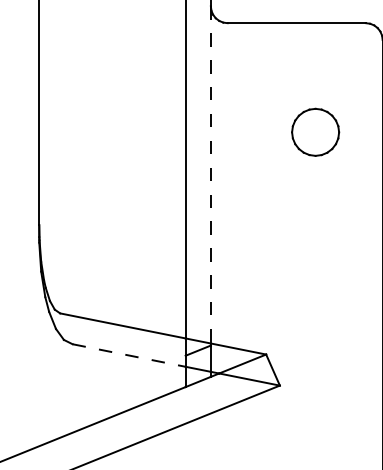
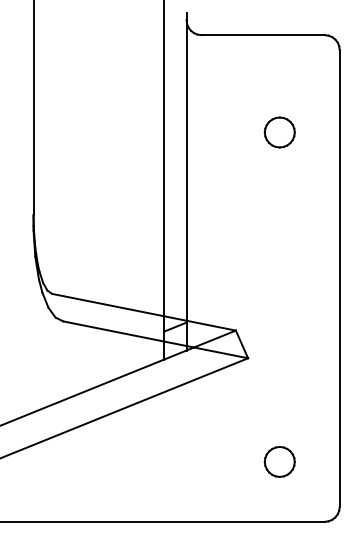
part: (315, 132) -> (279, 132), size x0.71
line: (210, 174) -> (186, 170), dashed -> solid
line: (130, 355) -> (114, 331), dashed -> solid

